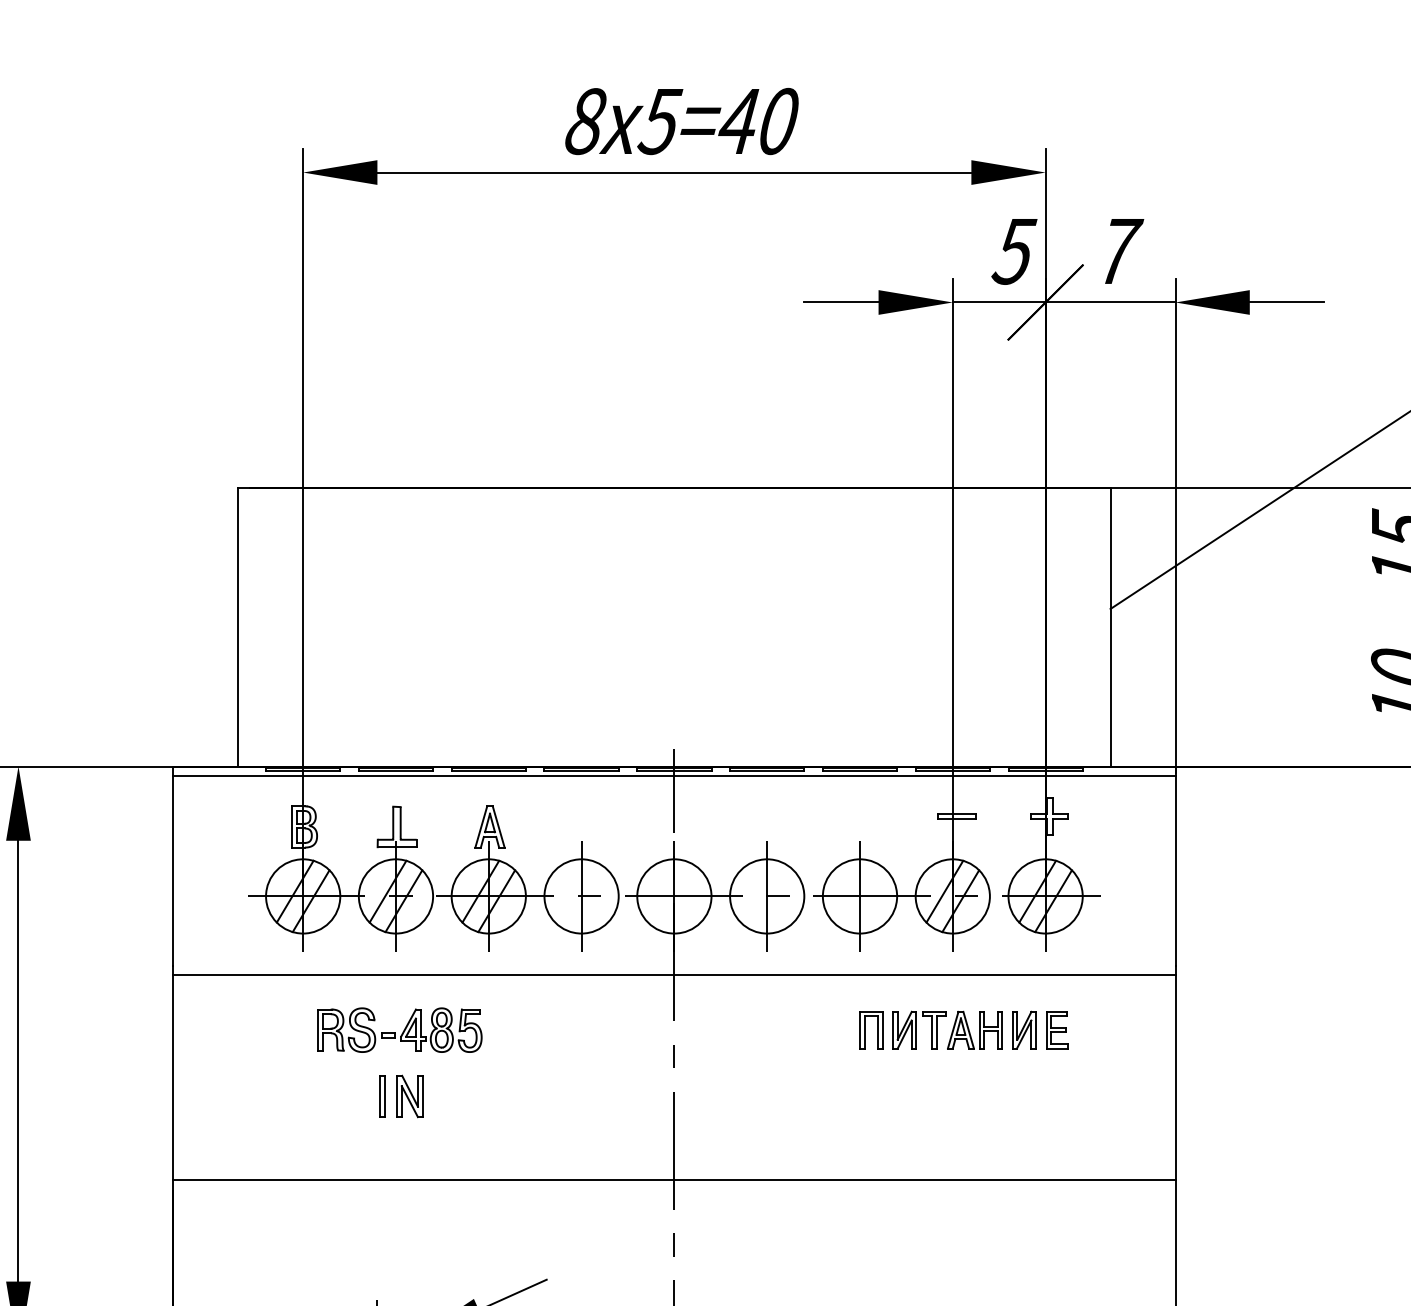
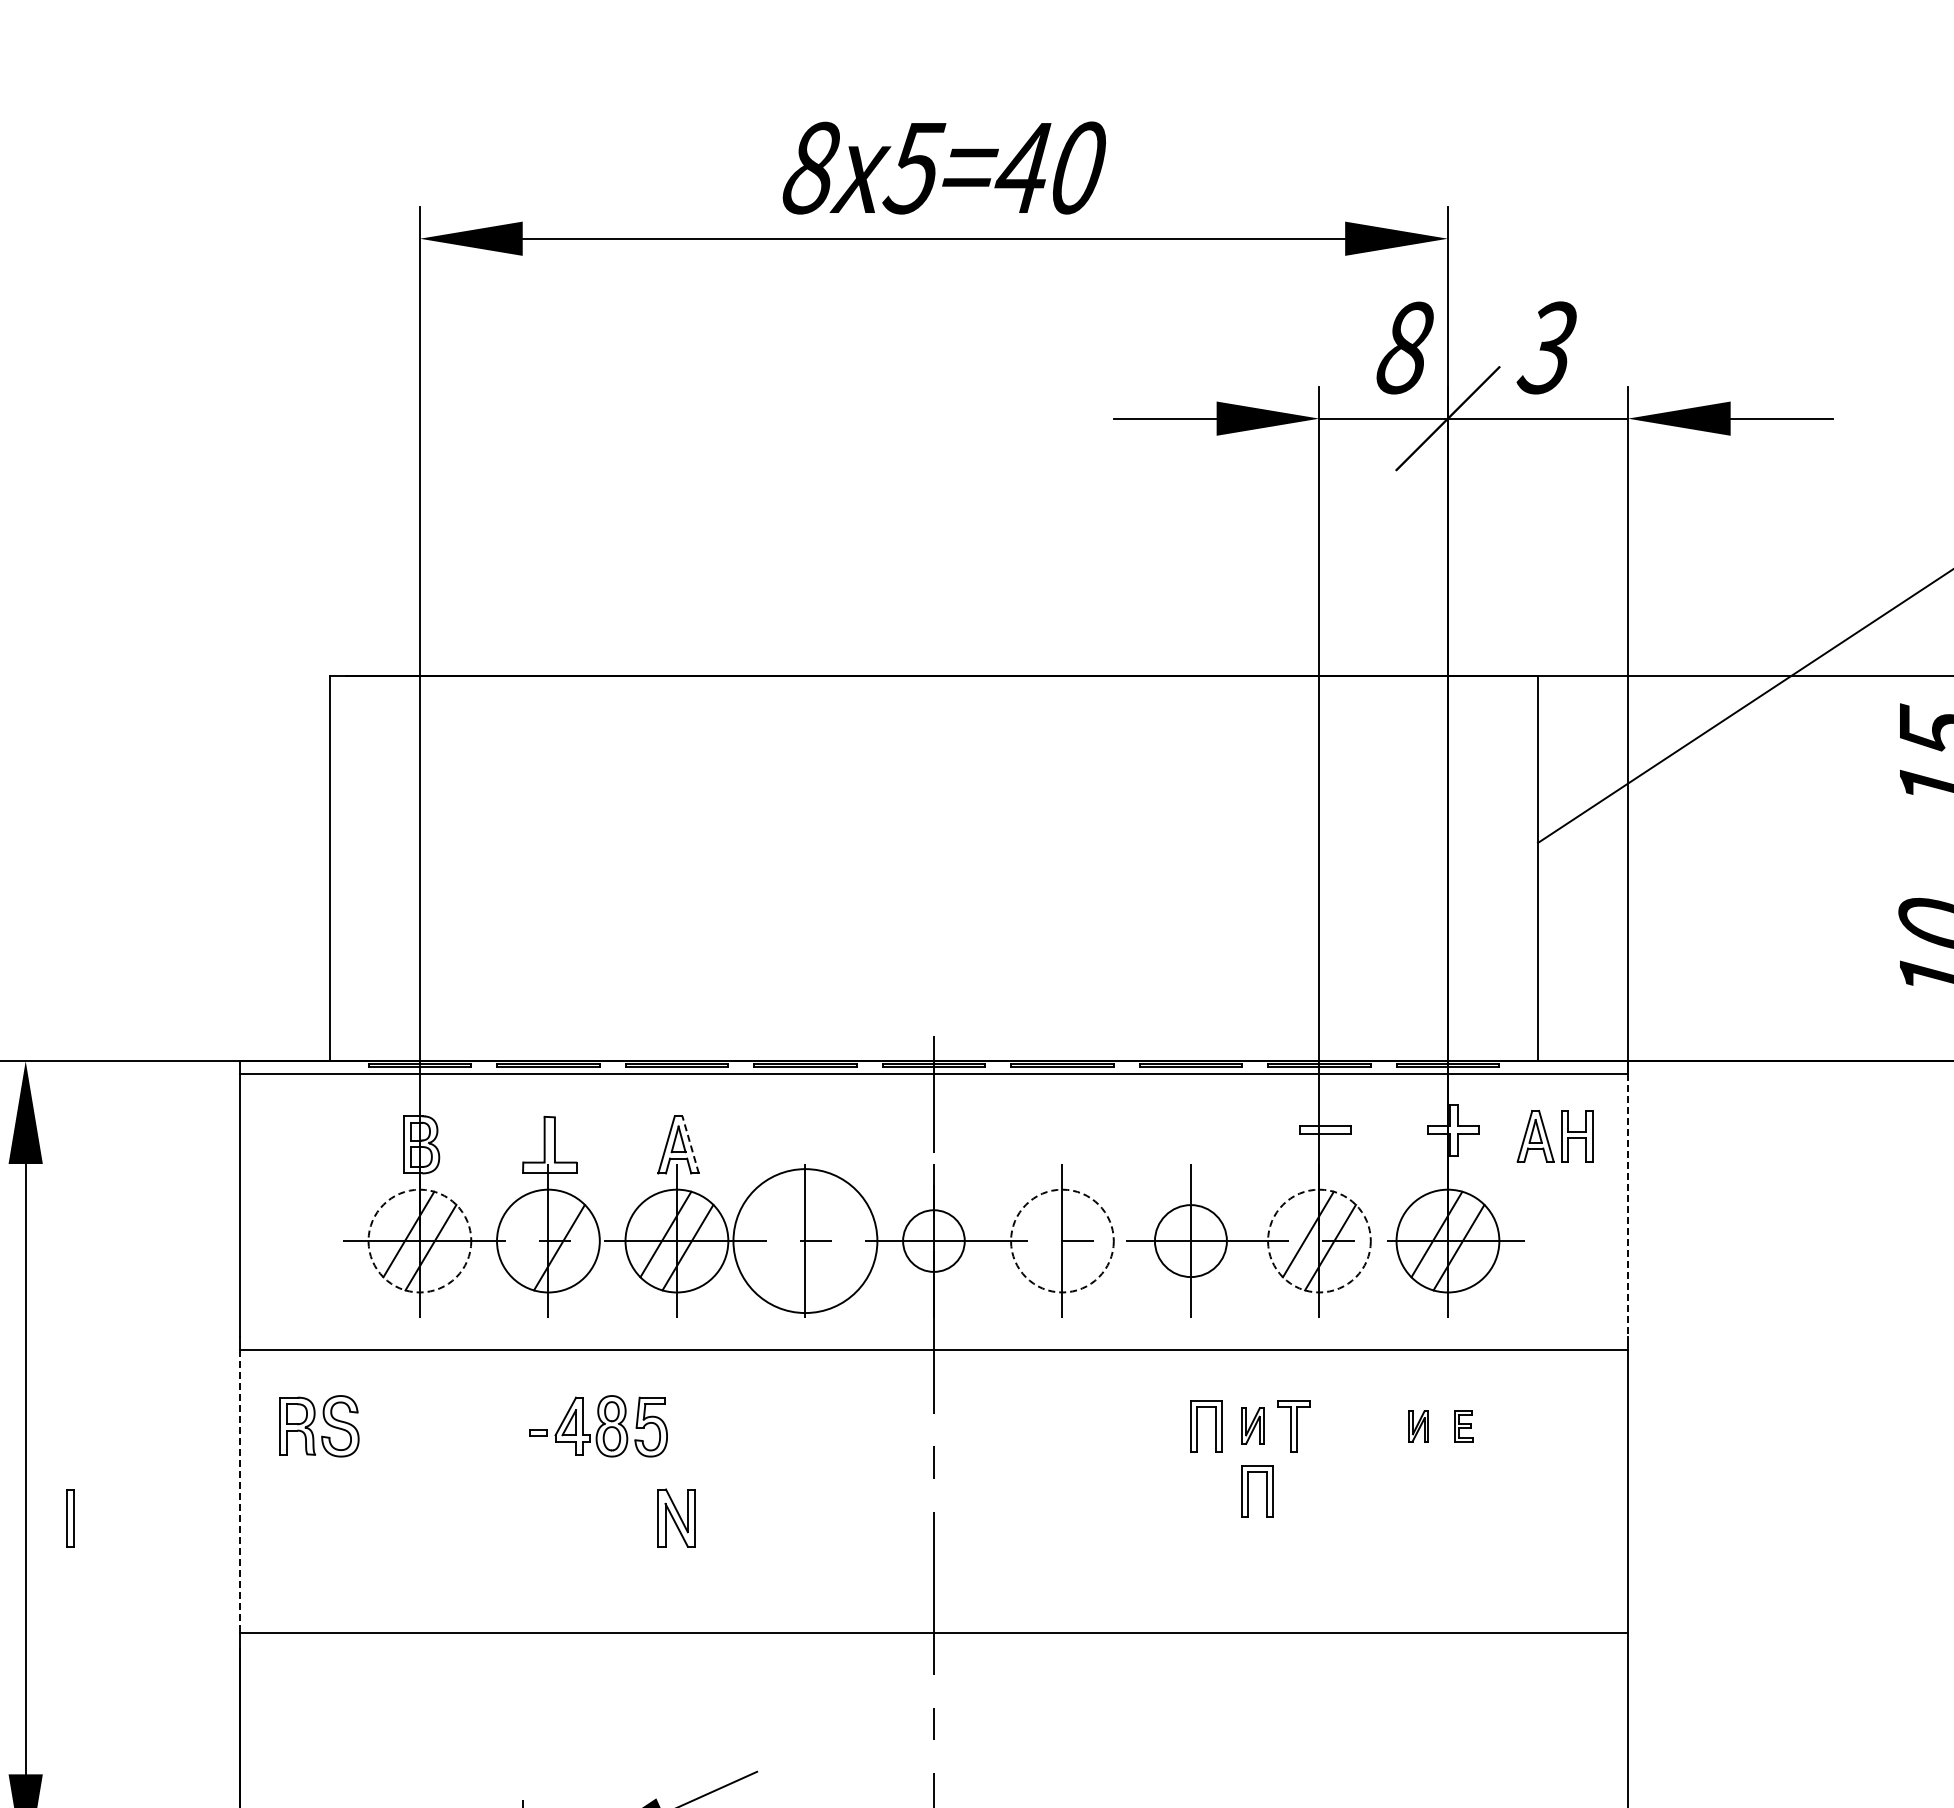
text: (1014, 251) -> (1404, 347), 5 -> 8
text: (1119, 251) -> (1550, 347), 7 -> 3
line: (498, 826) -> (690, 1144), solid -> dashed
line: (1175, 870) -> (1627, 1205), solid -> dashed
line: (387, 891) -> (536, 1234), removed
circle: (302, 896) -> (419, 1240), solid -> dashed
circle: (581, 896) -> (805, 1240), size x1.4
circle: (674, 896) -> (933, 1240), size x0.6
circle: (767, 896) -> (1062, 1240), solid -> dashed
circle: (859, 896) -> (1190, 1240), size x0.7
circle: (952, 896) -> (1319, 1240), solid -> dashed
part: (350, 1026) -> (324, 1421), moved
part: (904, 1029) -> (1252, 1425), size x0.7
part: (969, 1029) -> (1547, 1135), moved
part: (1024, 1030) -> (1418, 1426), size x0.6
part: (1056, 1030) -> (1463, 1426), size x0.6
part: (901, 1077) -> (1248, 1491), added
line: (173, 1078) -> (240, 1492), solid -> dashed
part: (383, 1096) -> (70, 1518), moved
part: (409, 1096) -> (676, 1517), moved

